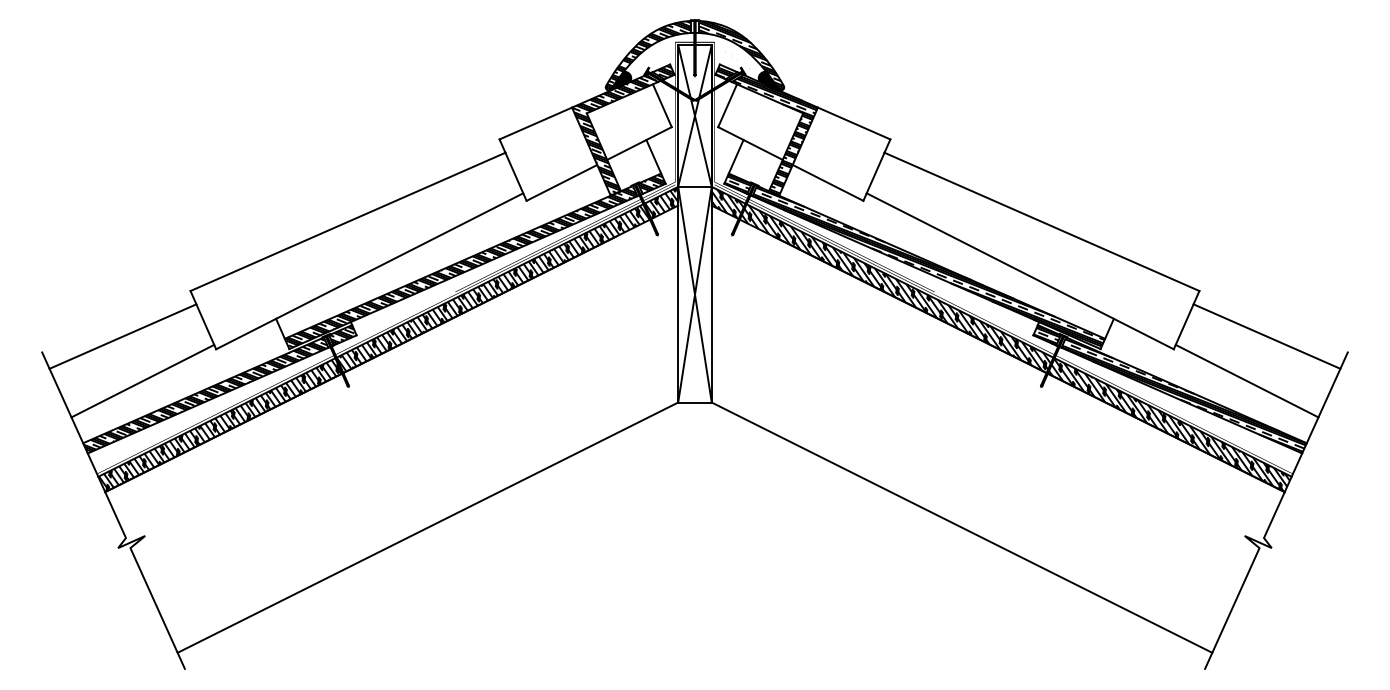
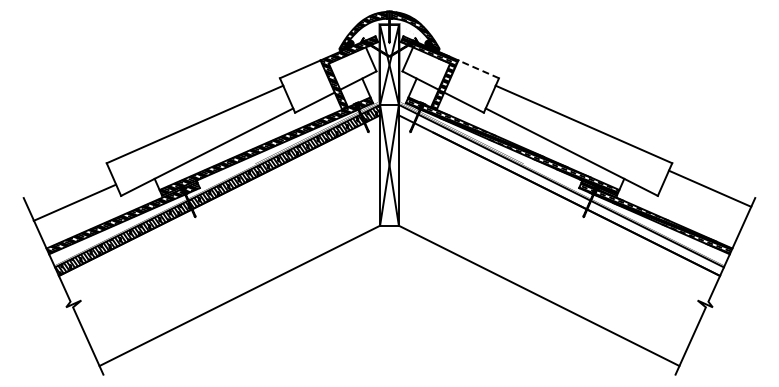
line: (853, 123) -> (478, 69), solid -> dashed
line: (122, 336) -> (74, 202), moved
hatch: (1000, 339) -> (560, 190), removed
line: (143, 380) -> (80, 213), removed
line: (1246, 380) -> (698, 213), removed

